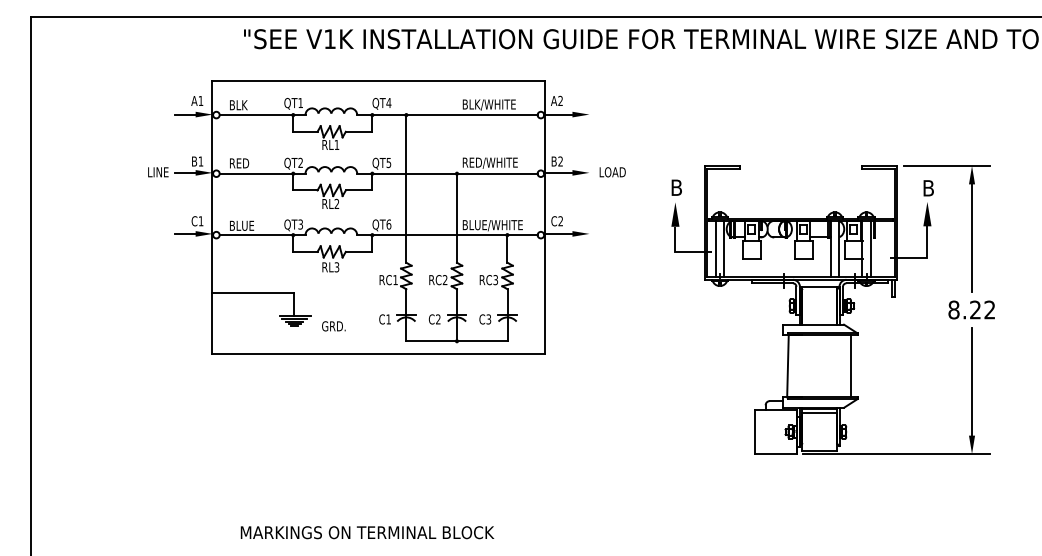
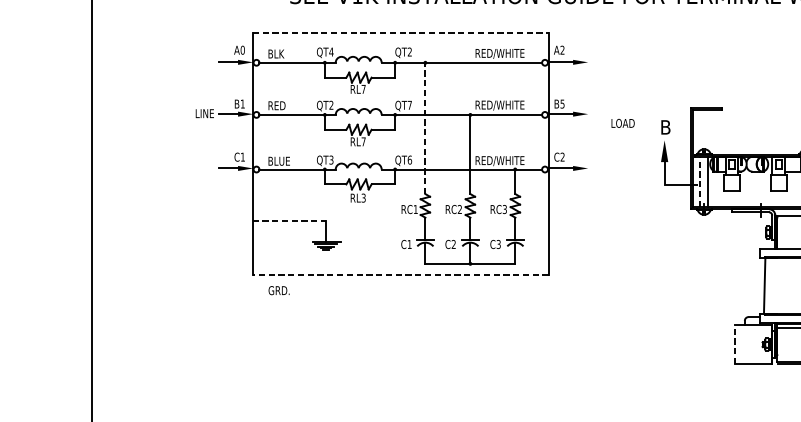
line: (379, 81) -> (401, 32), solid -> dashed
text: (200, 100) -> (242, 49), A1 -> A0
text: (300, 102) -> (331, 51), QT1 -> QT4
text: (388, 102) -> (409, 51), QT4 -> QT2
text: (490, 104) -> (500, 53), BLK/WHITE -> RED/WHITE
text: (336, 144) -> (363, 88), RL1 -> RL7
text: (560, 161) -> (562, 104), B2 -> B5
text: (388, 163) -> (409, 105), QT5 -> QT7
text: (612, 172) -> (622, 123), moved
line: (406, 188) -> (425, 128), solid -> dashed
text: (336, 203) -> (363, 141), RL2 -> RL7
text: (492, 225) -> (501, 160), BLUE/WHITE -> RED/WHITE
line: (715, 248) -> (700, 181), solid -> dashed
line: (253, 293) -> (289, 221), solid -> dashed
text: (333, 326) -> (278, 290), moved
line: (378, 353) -> (400, 274), solid -> dashed
line: (755, 432) -> (735, 345), solid -> dashed

